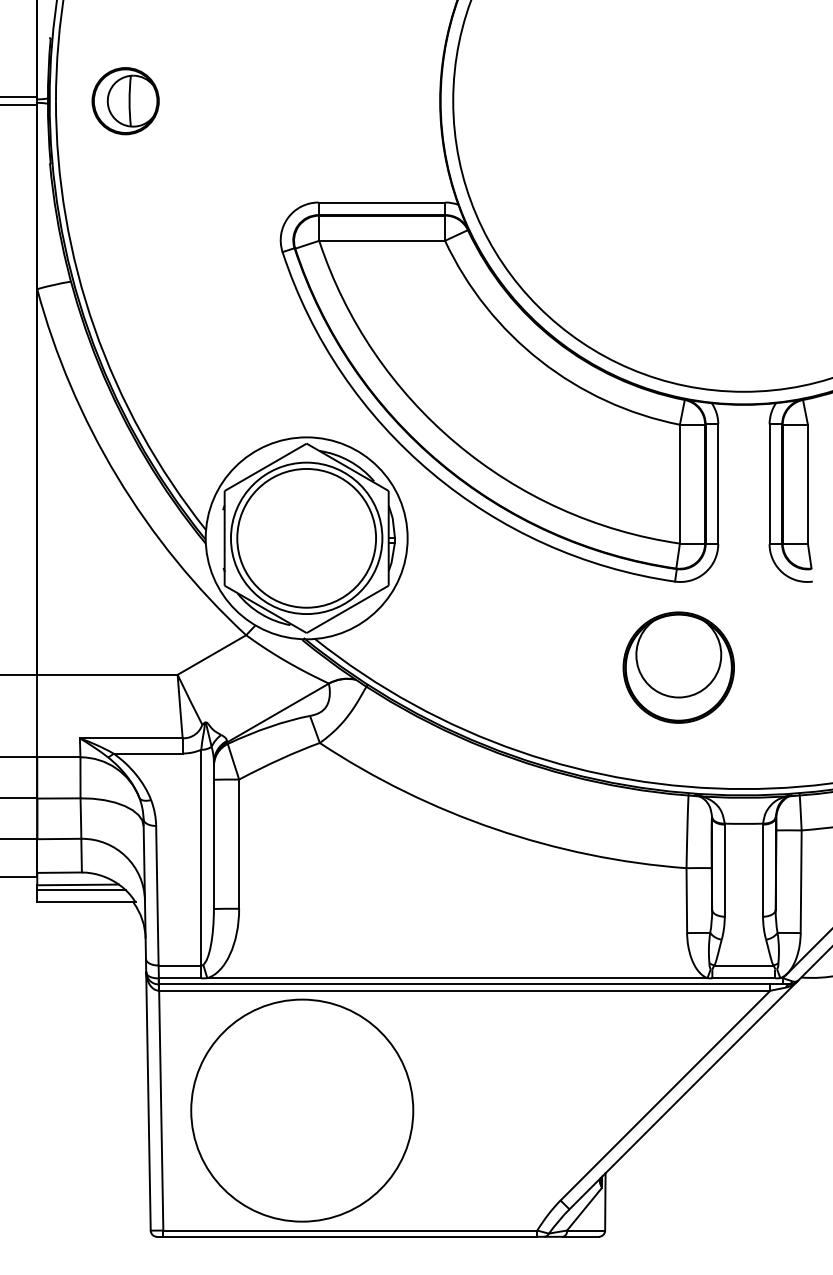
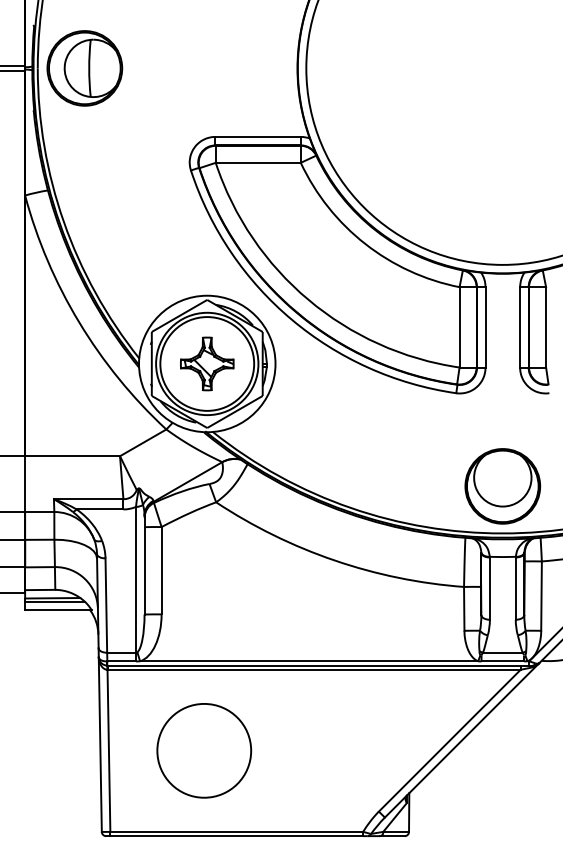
part: (125, 101) -> (84, 68), size x1.67
part: (307, 537) -> (207, 363), added
part: (678, 667) -> (502, 486), moved
circle: (302, 1110) -> (204, 750), size x0.62

